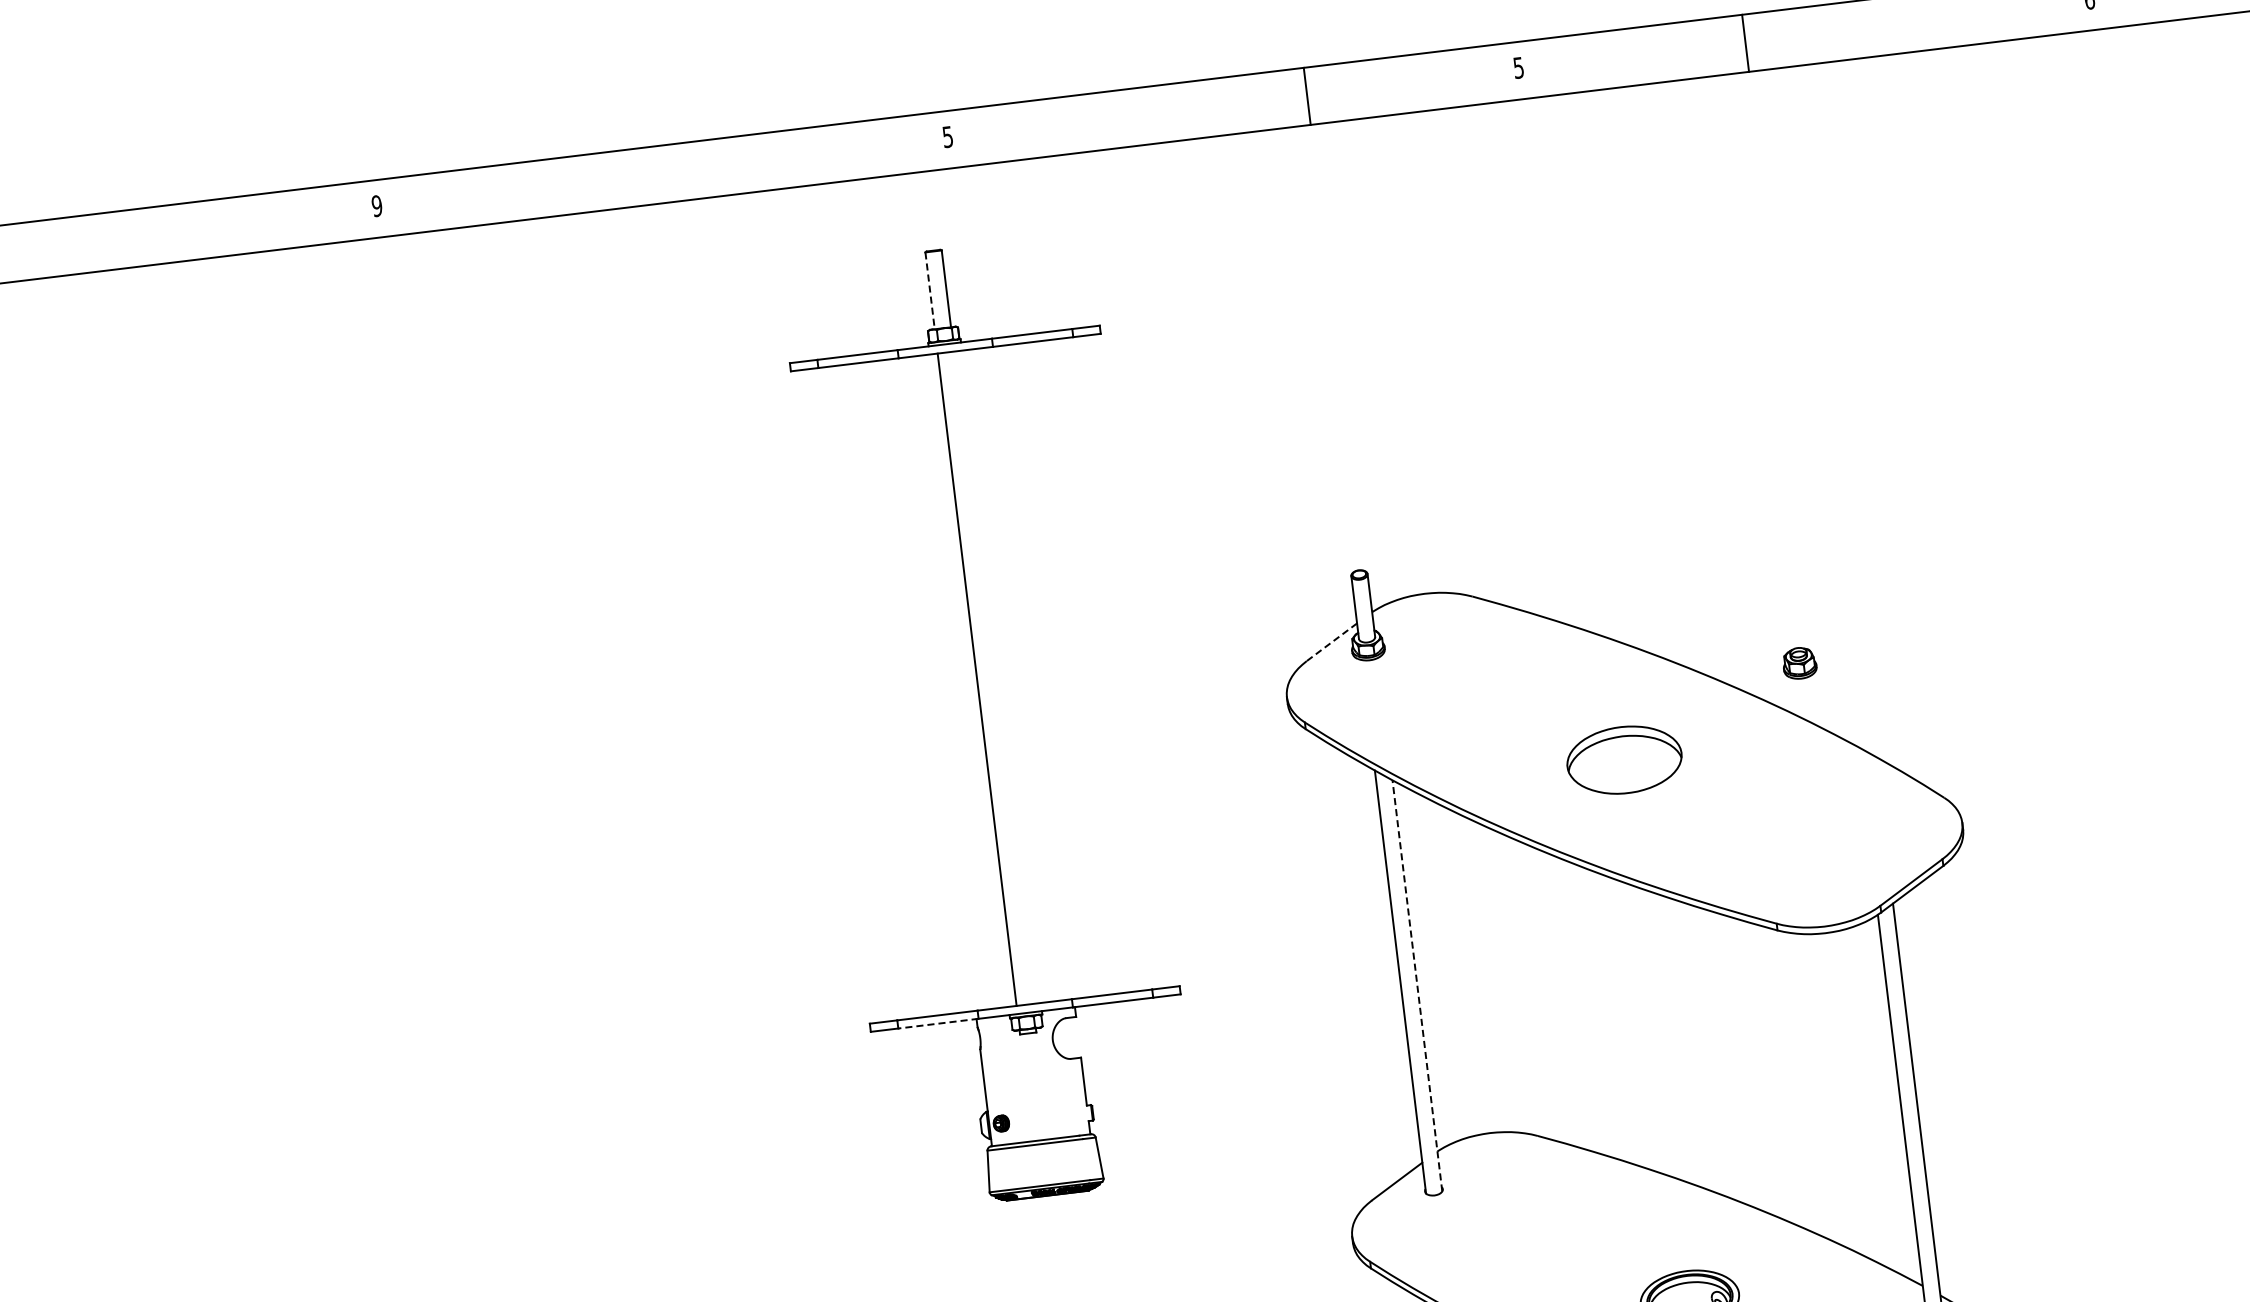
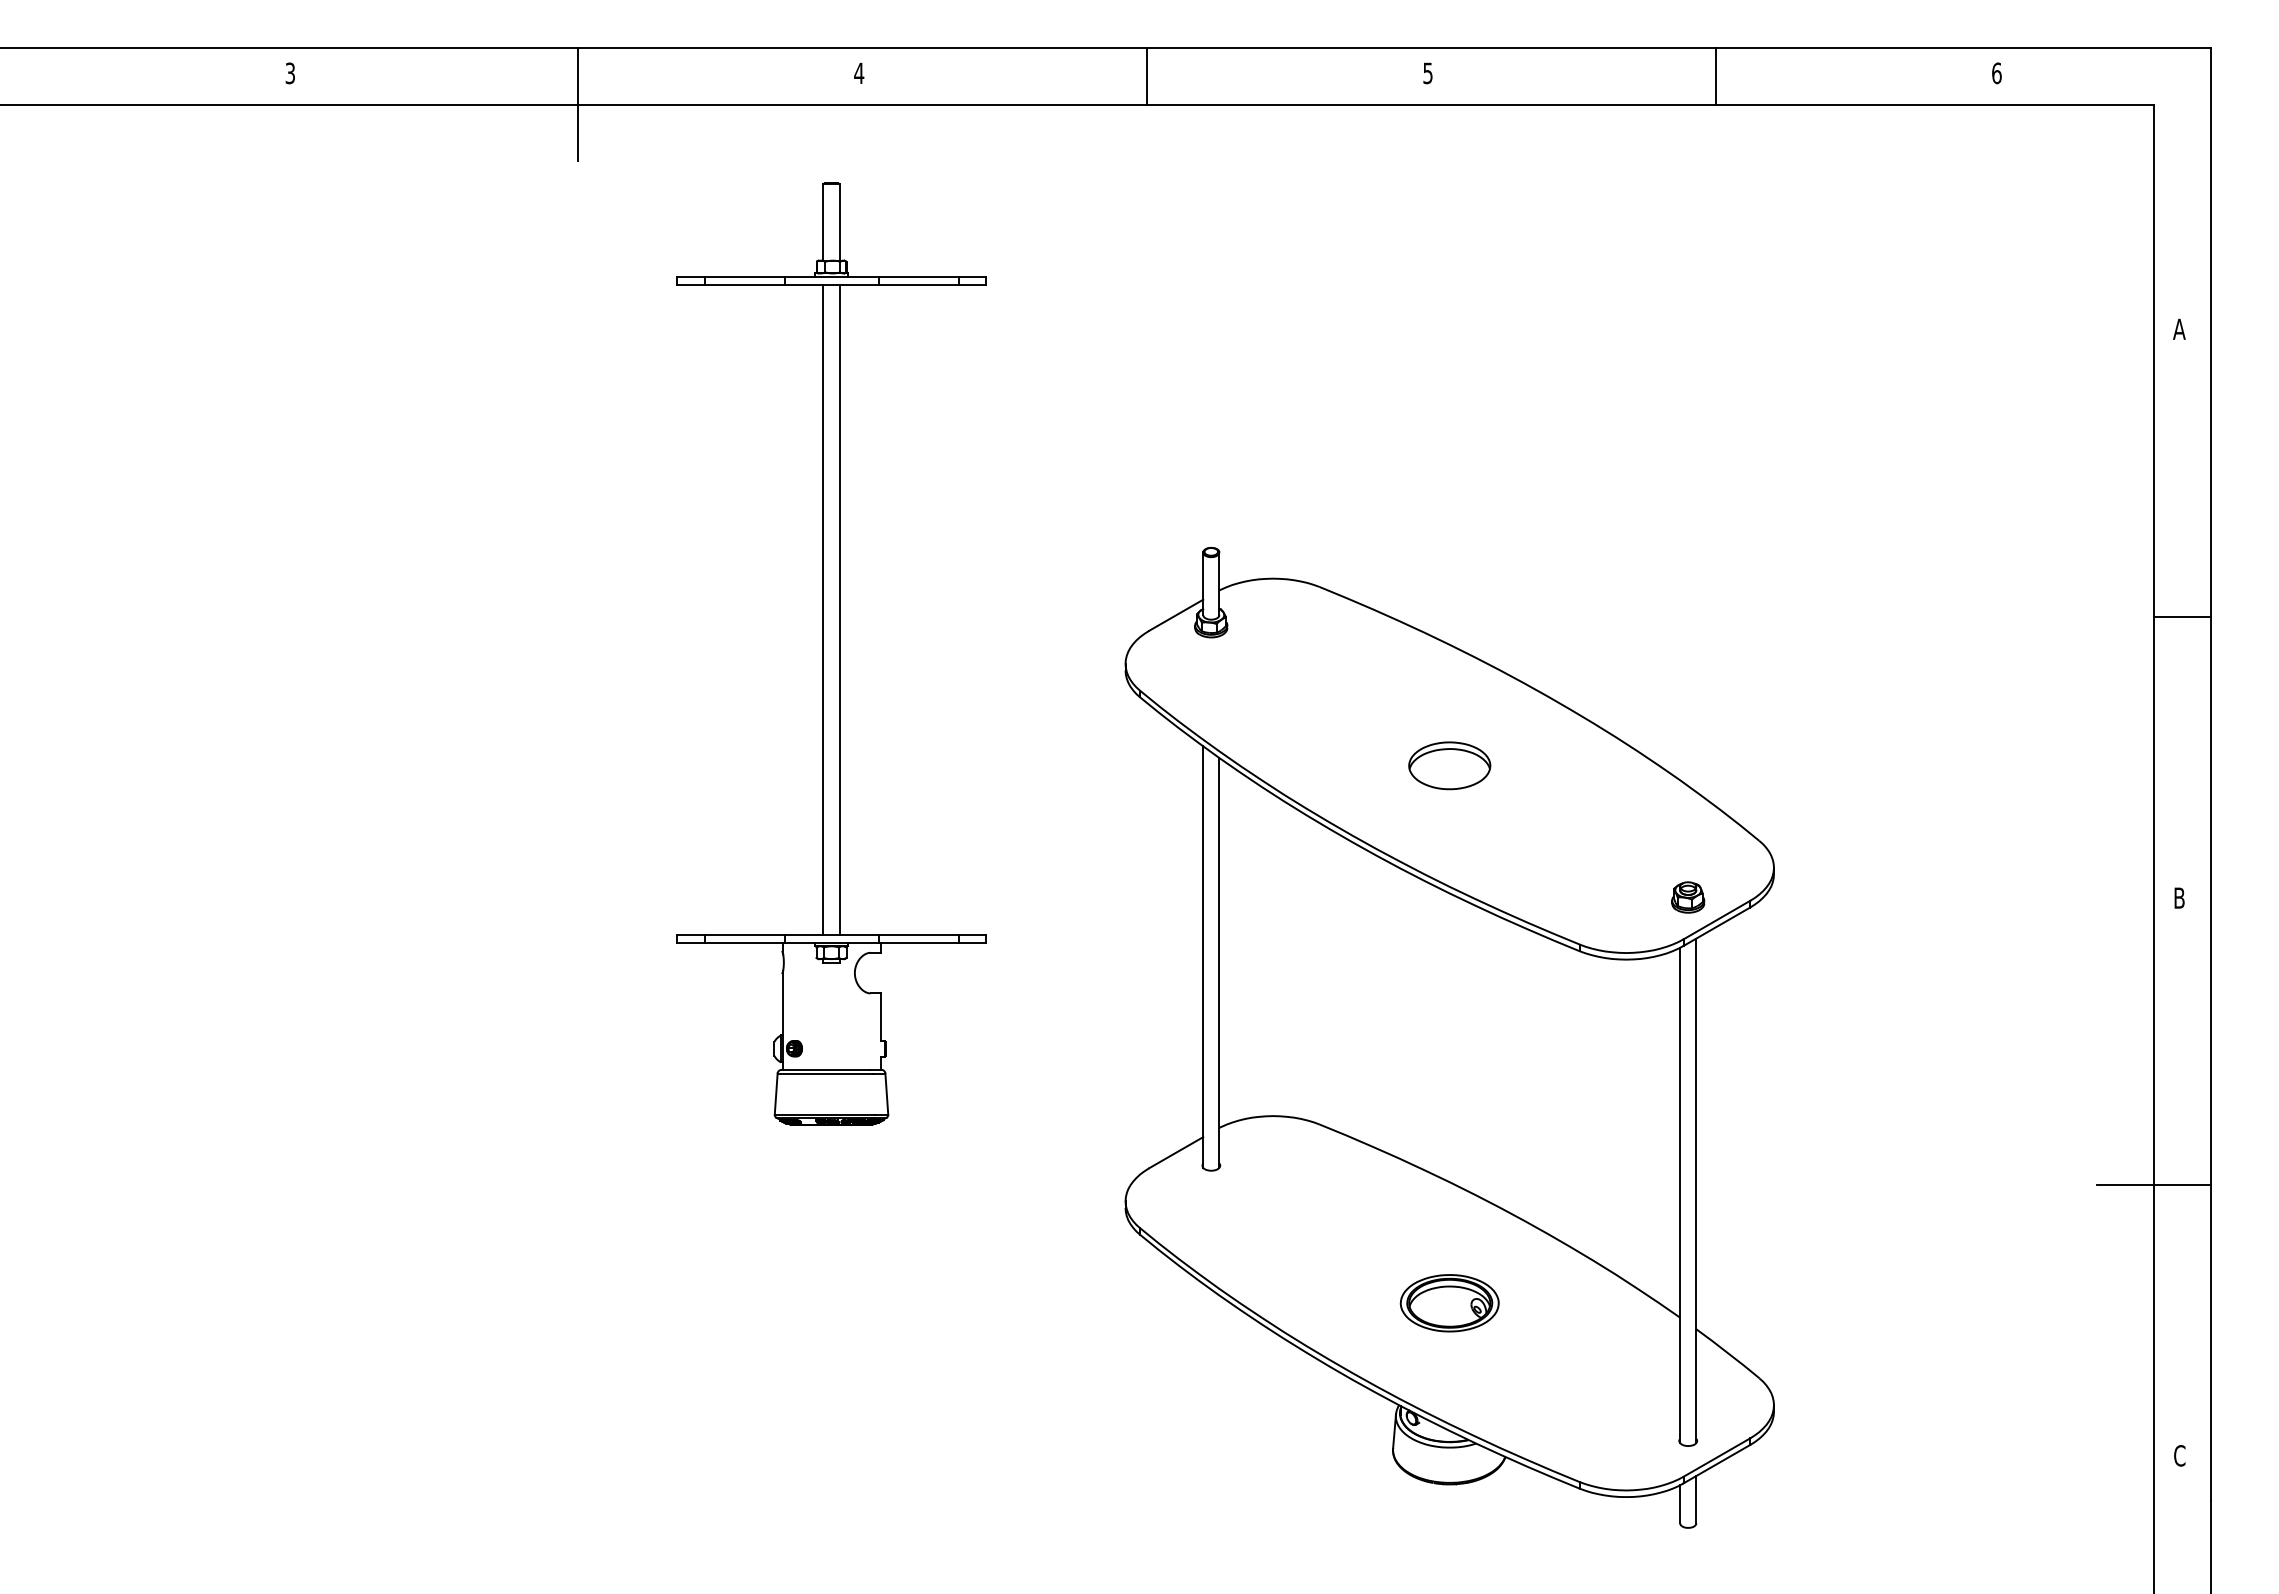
line: (1745, 42) -> (1715, 75), moved
line: (1306, 95) -> (1146, 75), moved
text: (948, 137) -> (859, 73), 5 -> 4
line: (670, 202) -> (578, 104), added
text: (377, 206) -> (290, 73), 9 -> 3
line: (930, 291) -> (823, 222), dashed -> solid
line: (1331, 642) -> (1175, 615), dashed -> solid
part: (1799, 663) -> (1688, 897), moved
line: (993, 677) -> (839, 609), added
part: (1624, 759) -> (1449, 765), size x0.71
line: (1417, 985) -> (1219, 962), dashed -> solid
line: (938, 1024) -> (744, 943), dashed -> solid

